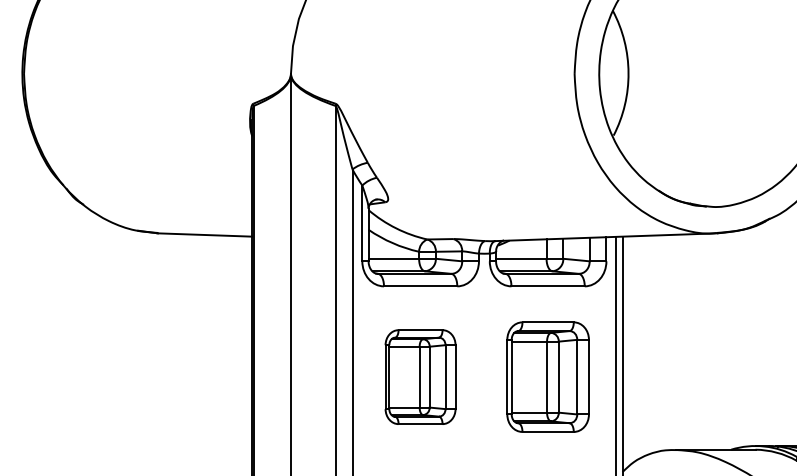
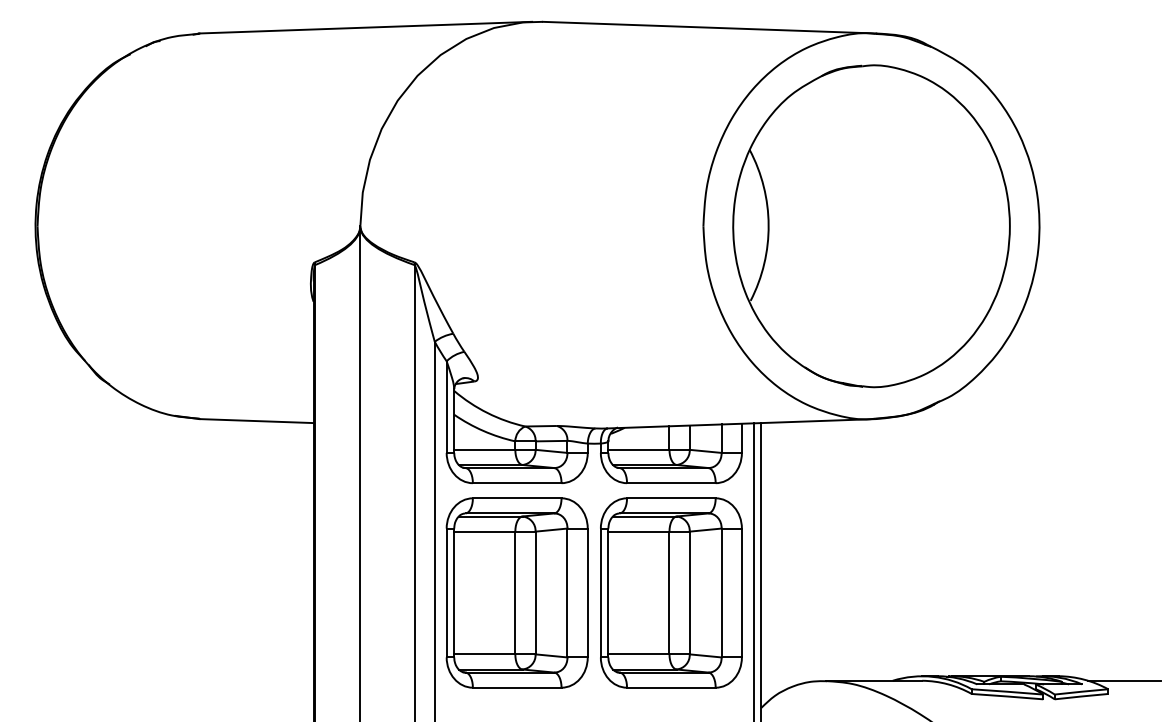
part: (420, 376) -> (516, 592), size x1.67
part: (548, 376) -> (671, 592), size x1.43

